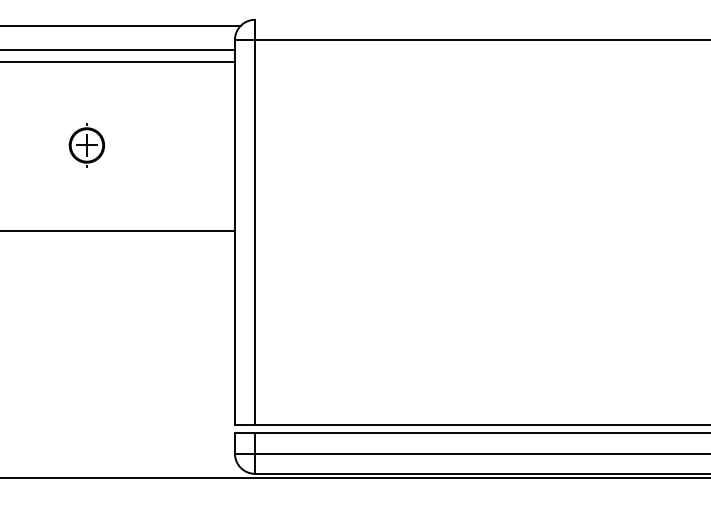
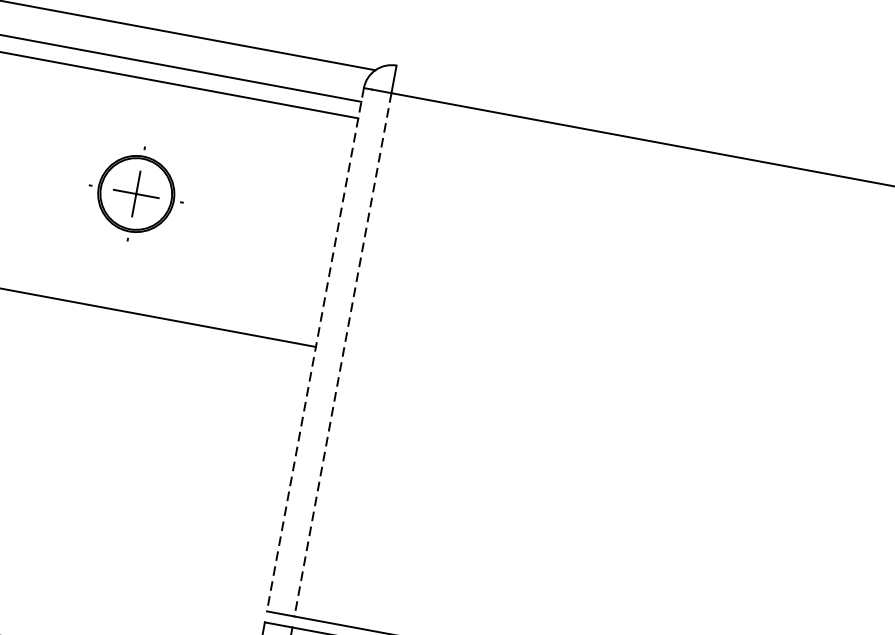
part: (86, 145) -> (135, 193), size x1.6
line: (234, 232) -> (314, 349), solid -> dashed
line: (255, 232) -> (343, 354), solid -> dashed

